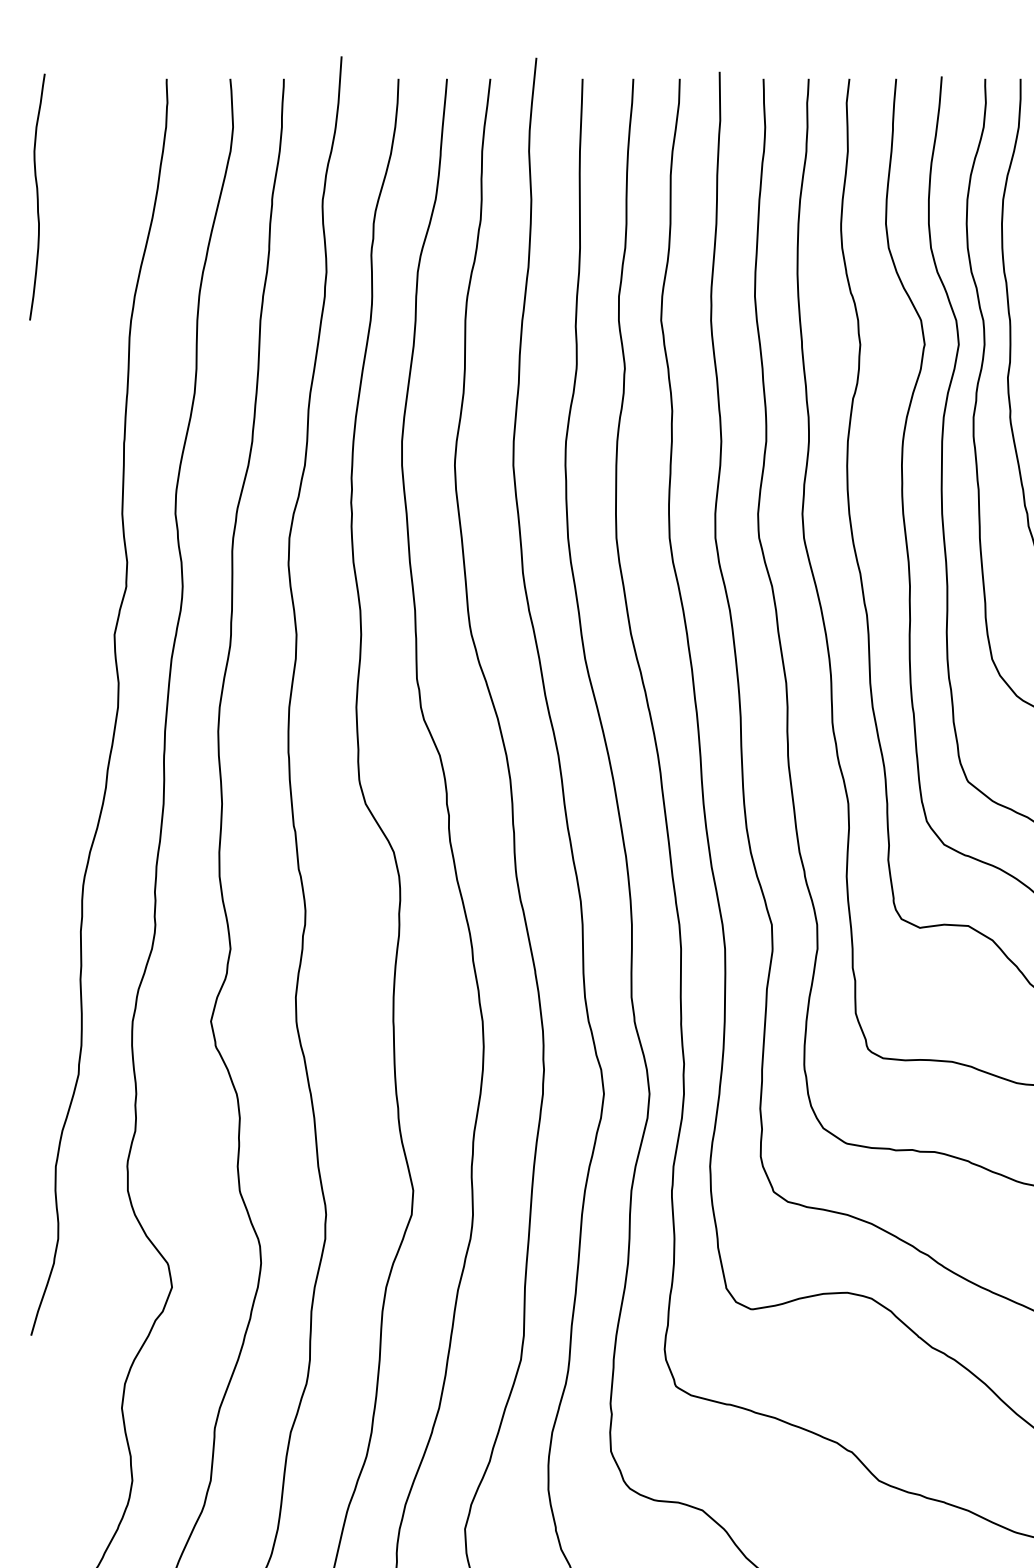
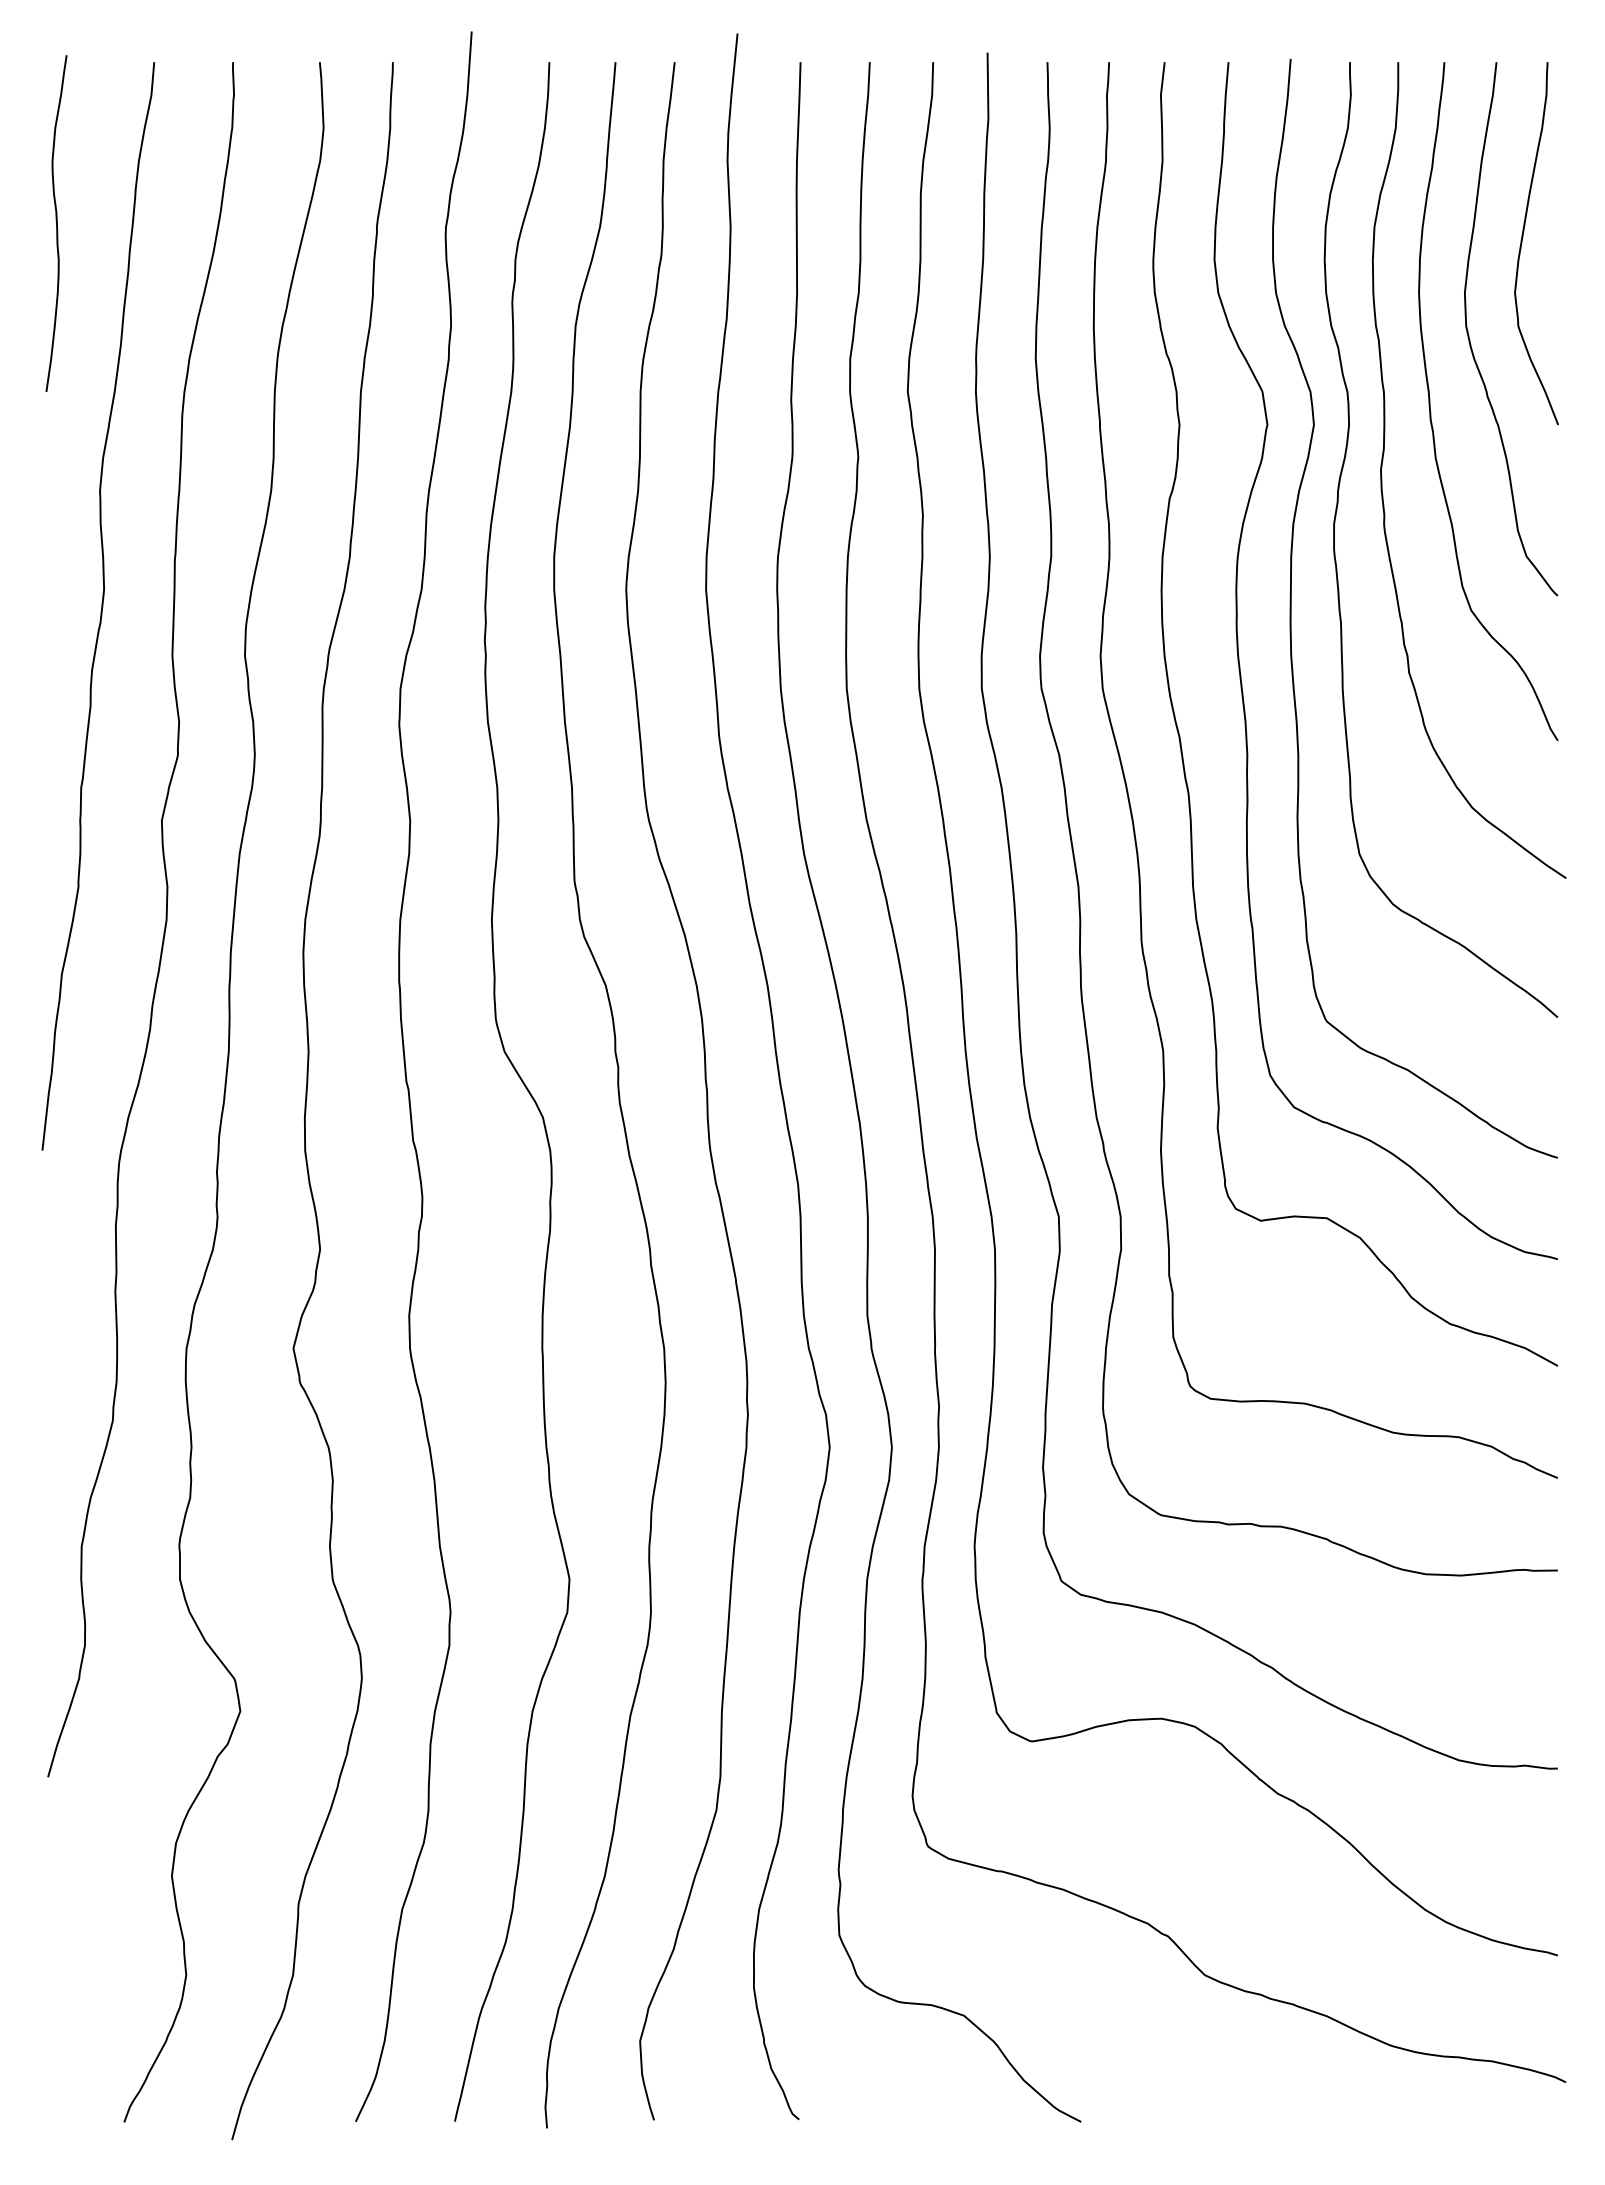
curve: (70, 477) -> (101, 606), added

